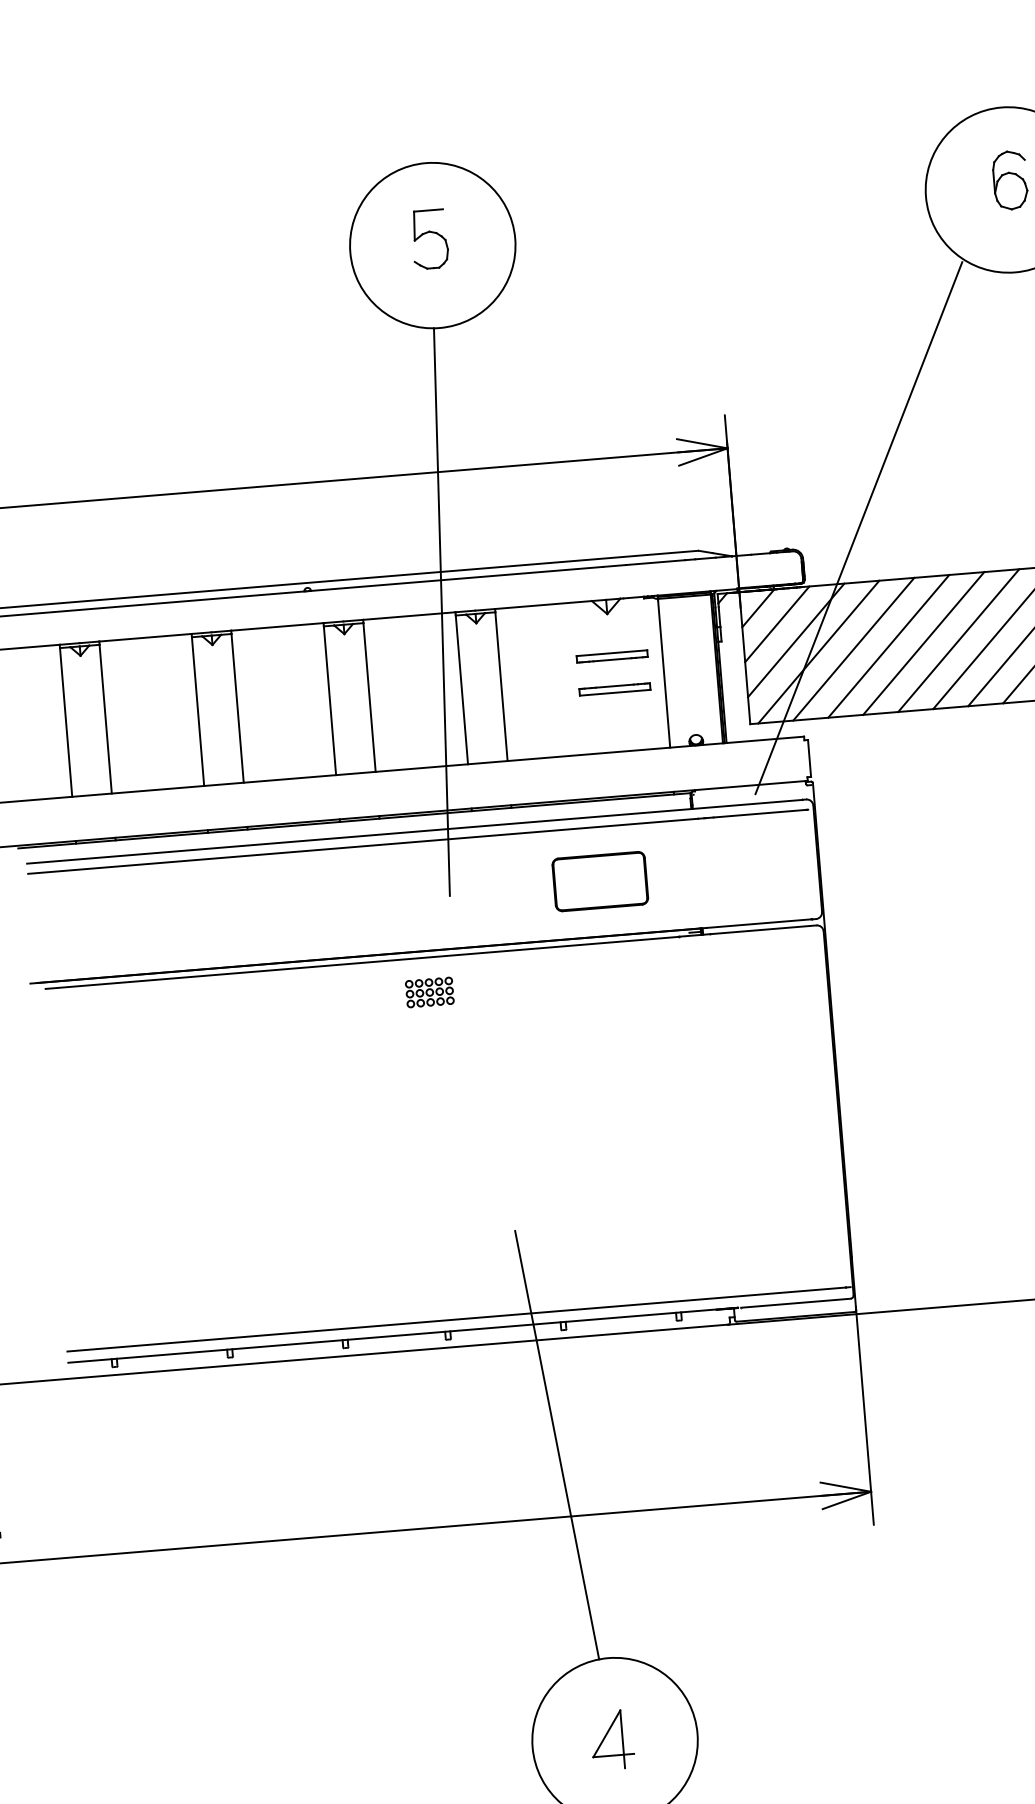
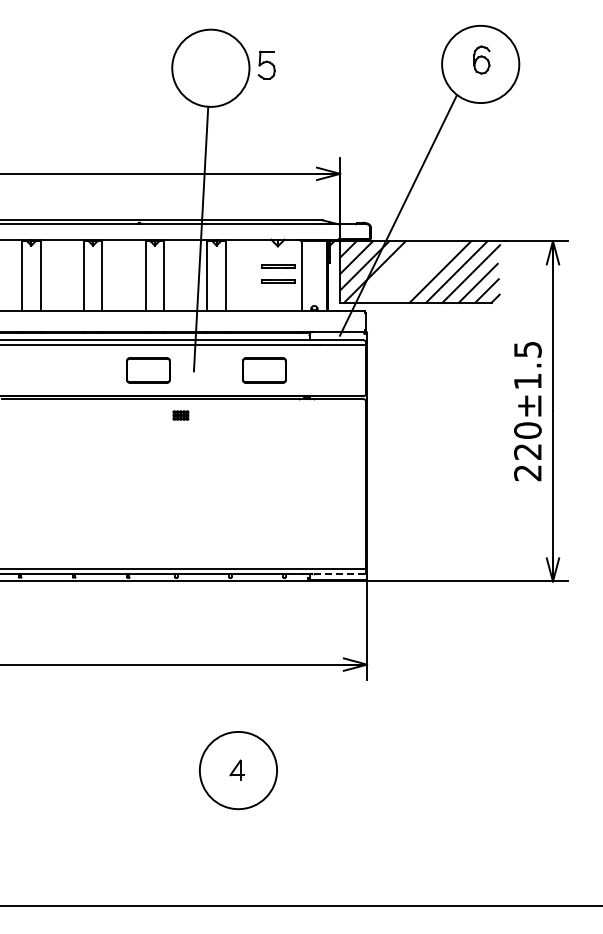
part: (429, 237) -> (266, 64), moved
line: (922, 644) -> (423, 272), removed
line: (888, 647) -> (407, 272), removed
line: (854, 649) -> (391, 272), removed
part: (352, 901) -> (148, 370), added
part: (428, 992) -> (180, 415), size x0.7
line: (796, 1304) -> (339, 574), solid -> dashed
line: (556, 1444) -> (222, 630), removed
part: (610, 1738) -> (236, 769), size x0.7

